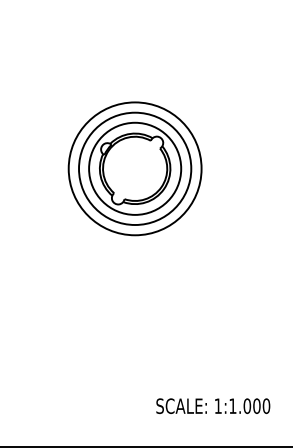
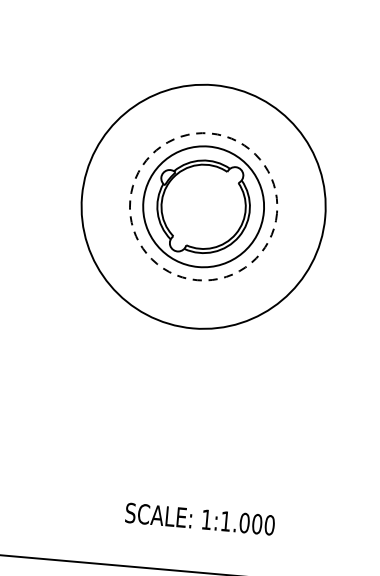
circle: (134, 168) -> (202, 206), size x1.4
circle: (135, 168) -> (204, 206), solid -> dashed
text: (213, 405) -> (200, 518), moved

